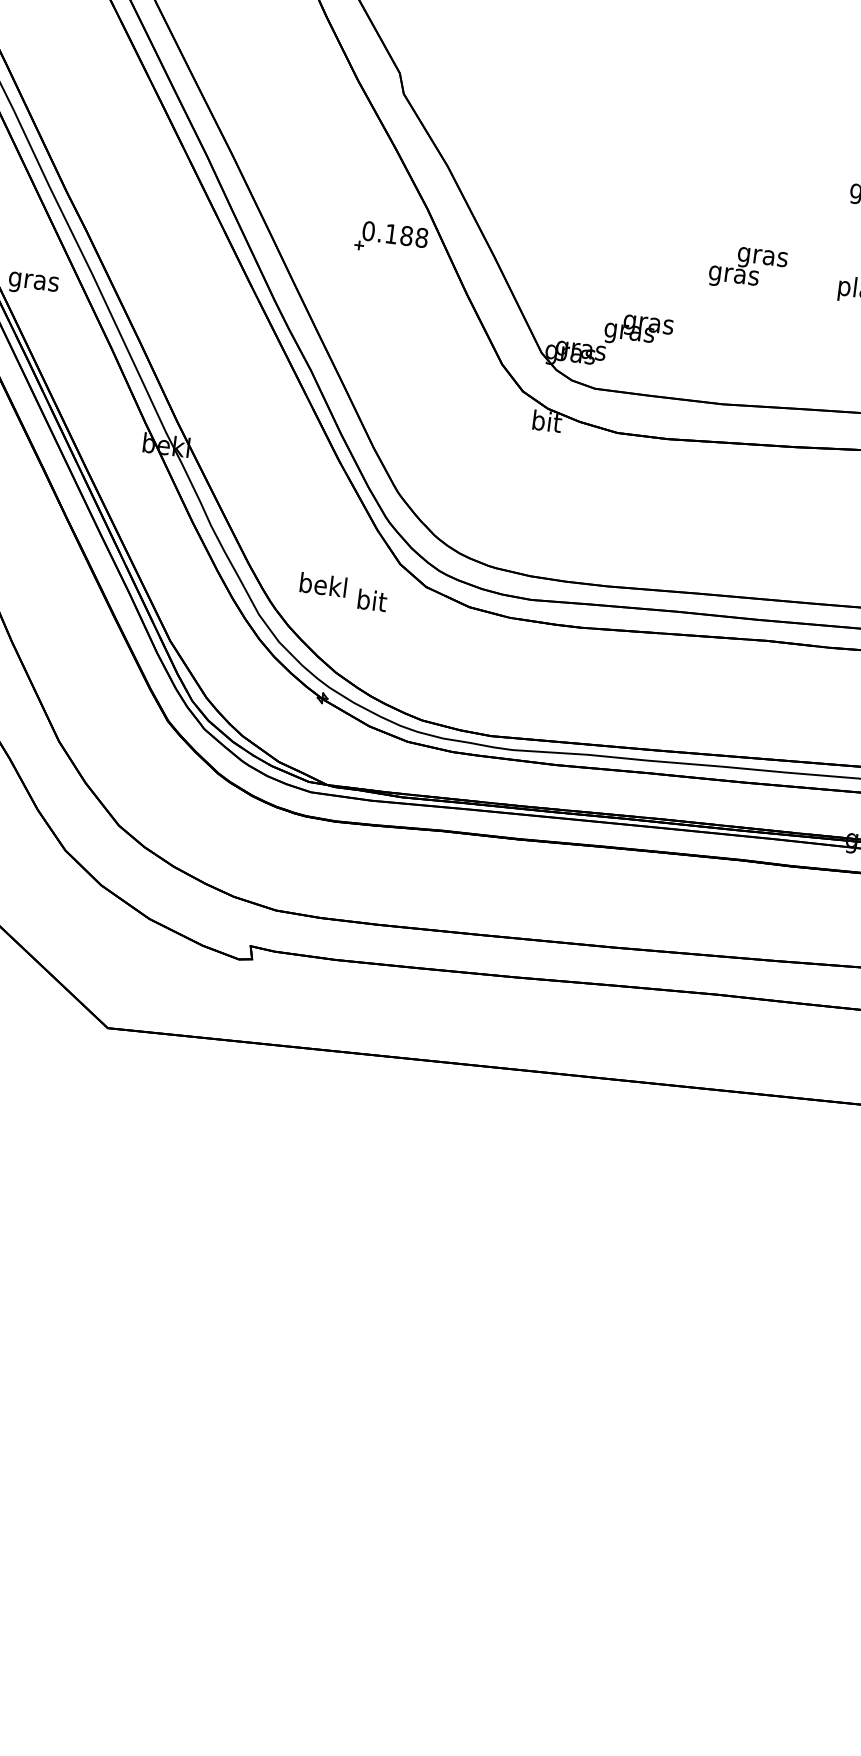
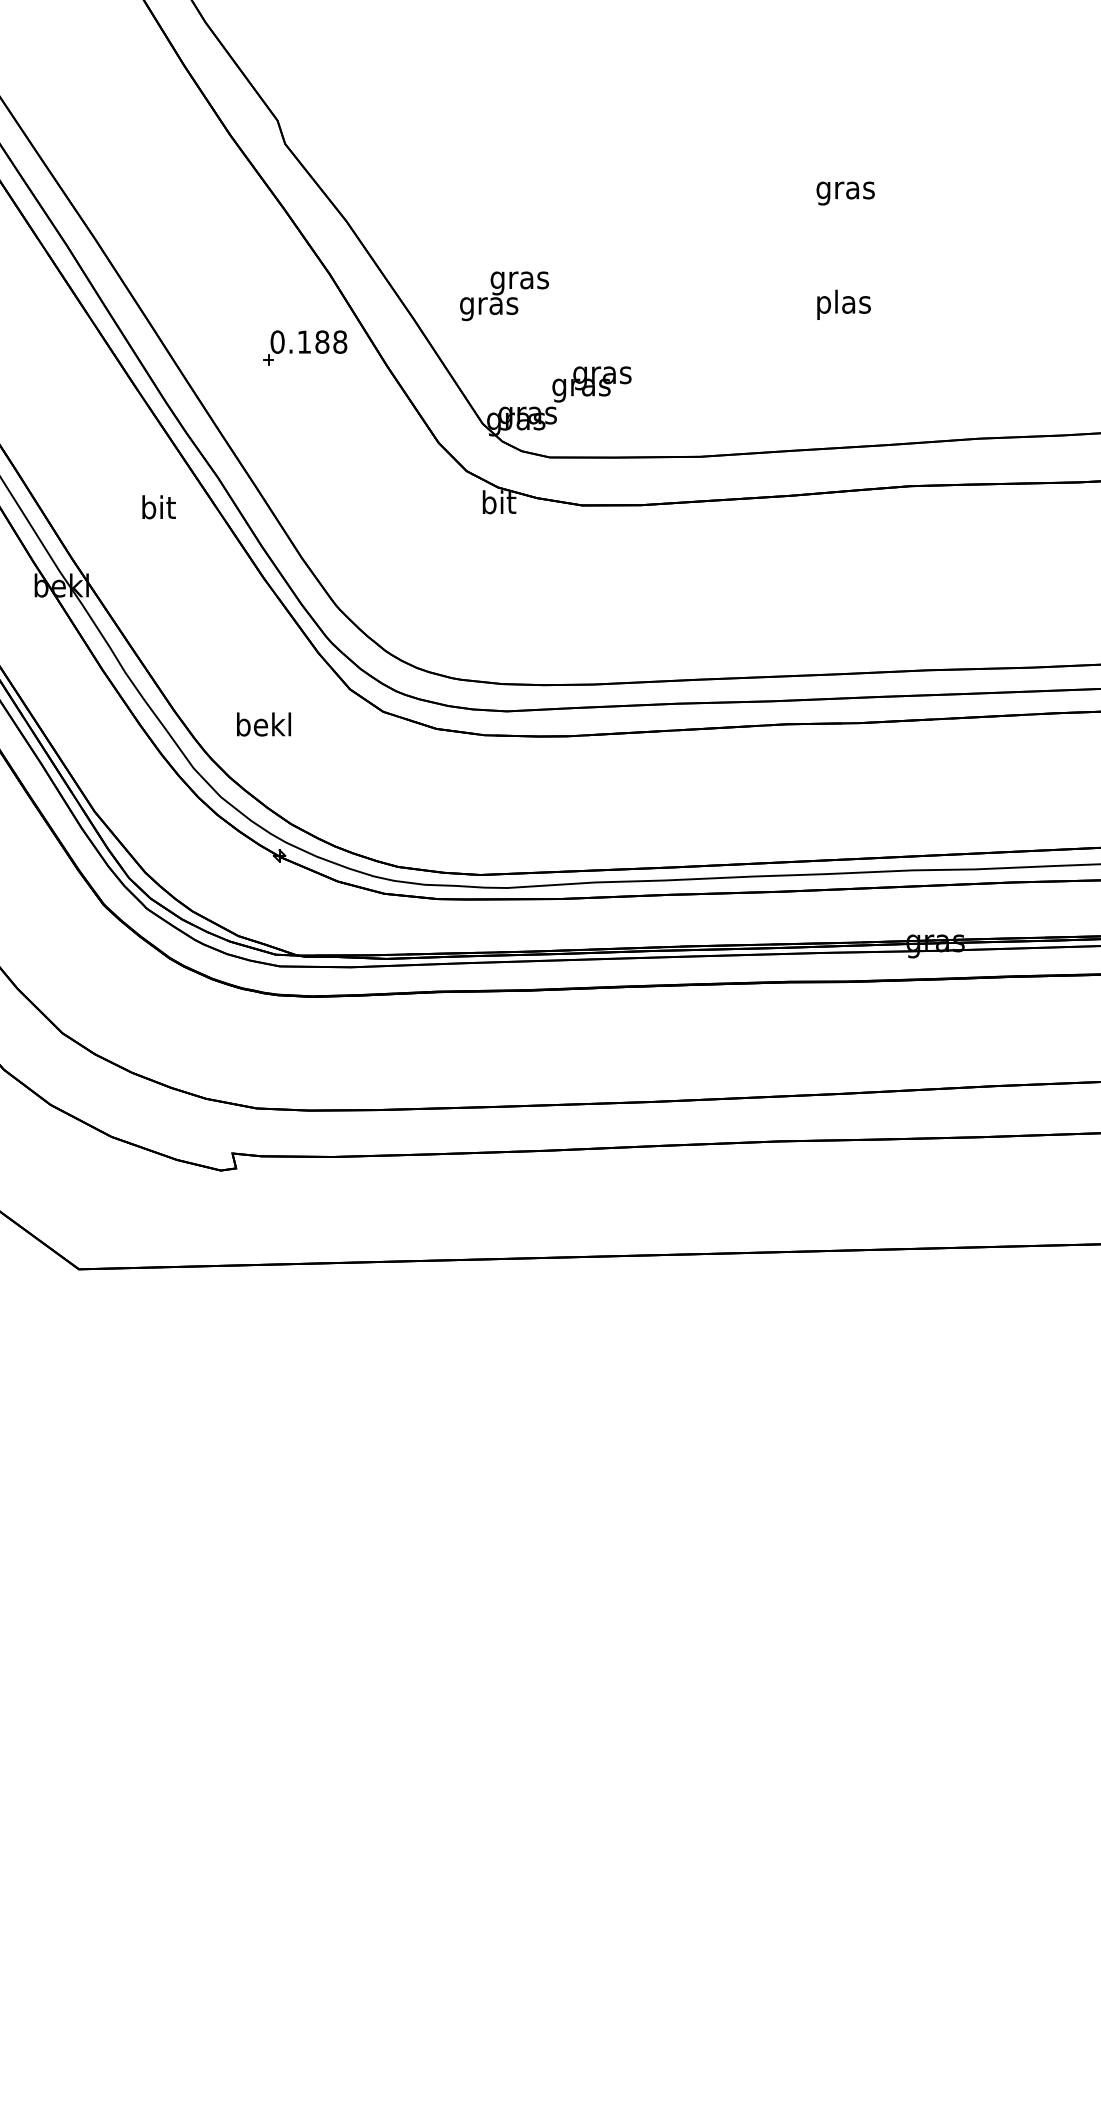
part: (391, 238) -> (305, 347), moved
text: (748, 269) -> (504, 296), moved
text: (372, 600) -> (158, 507), moved

